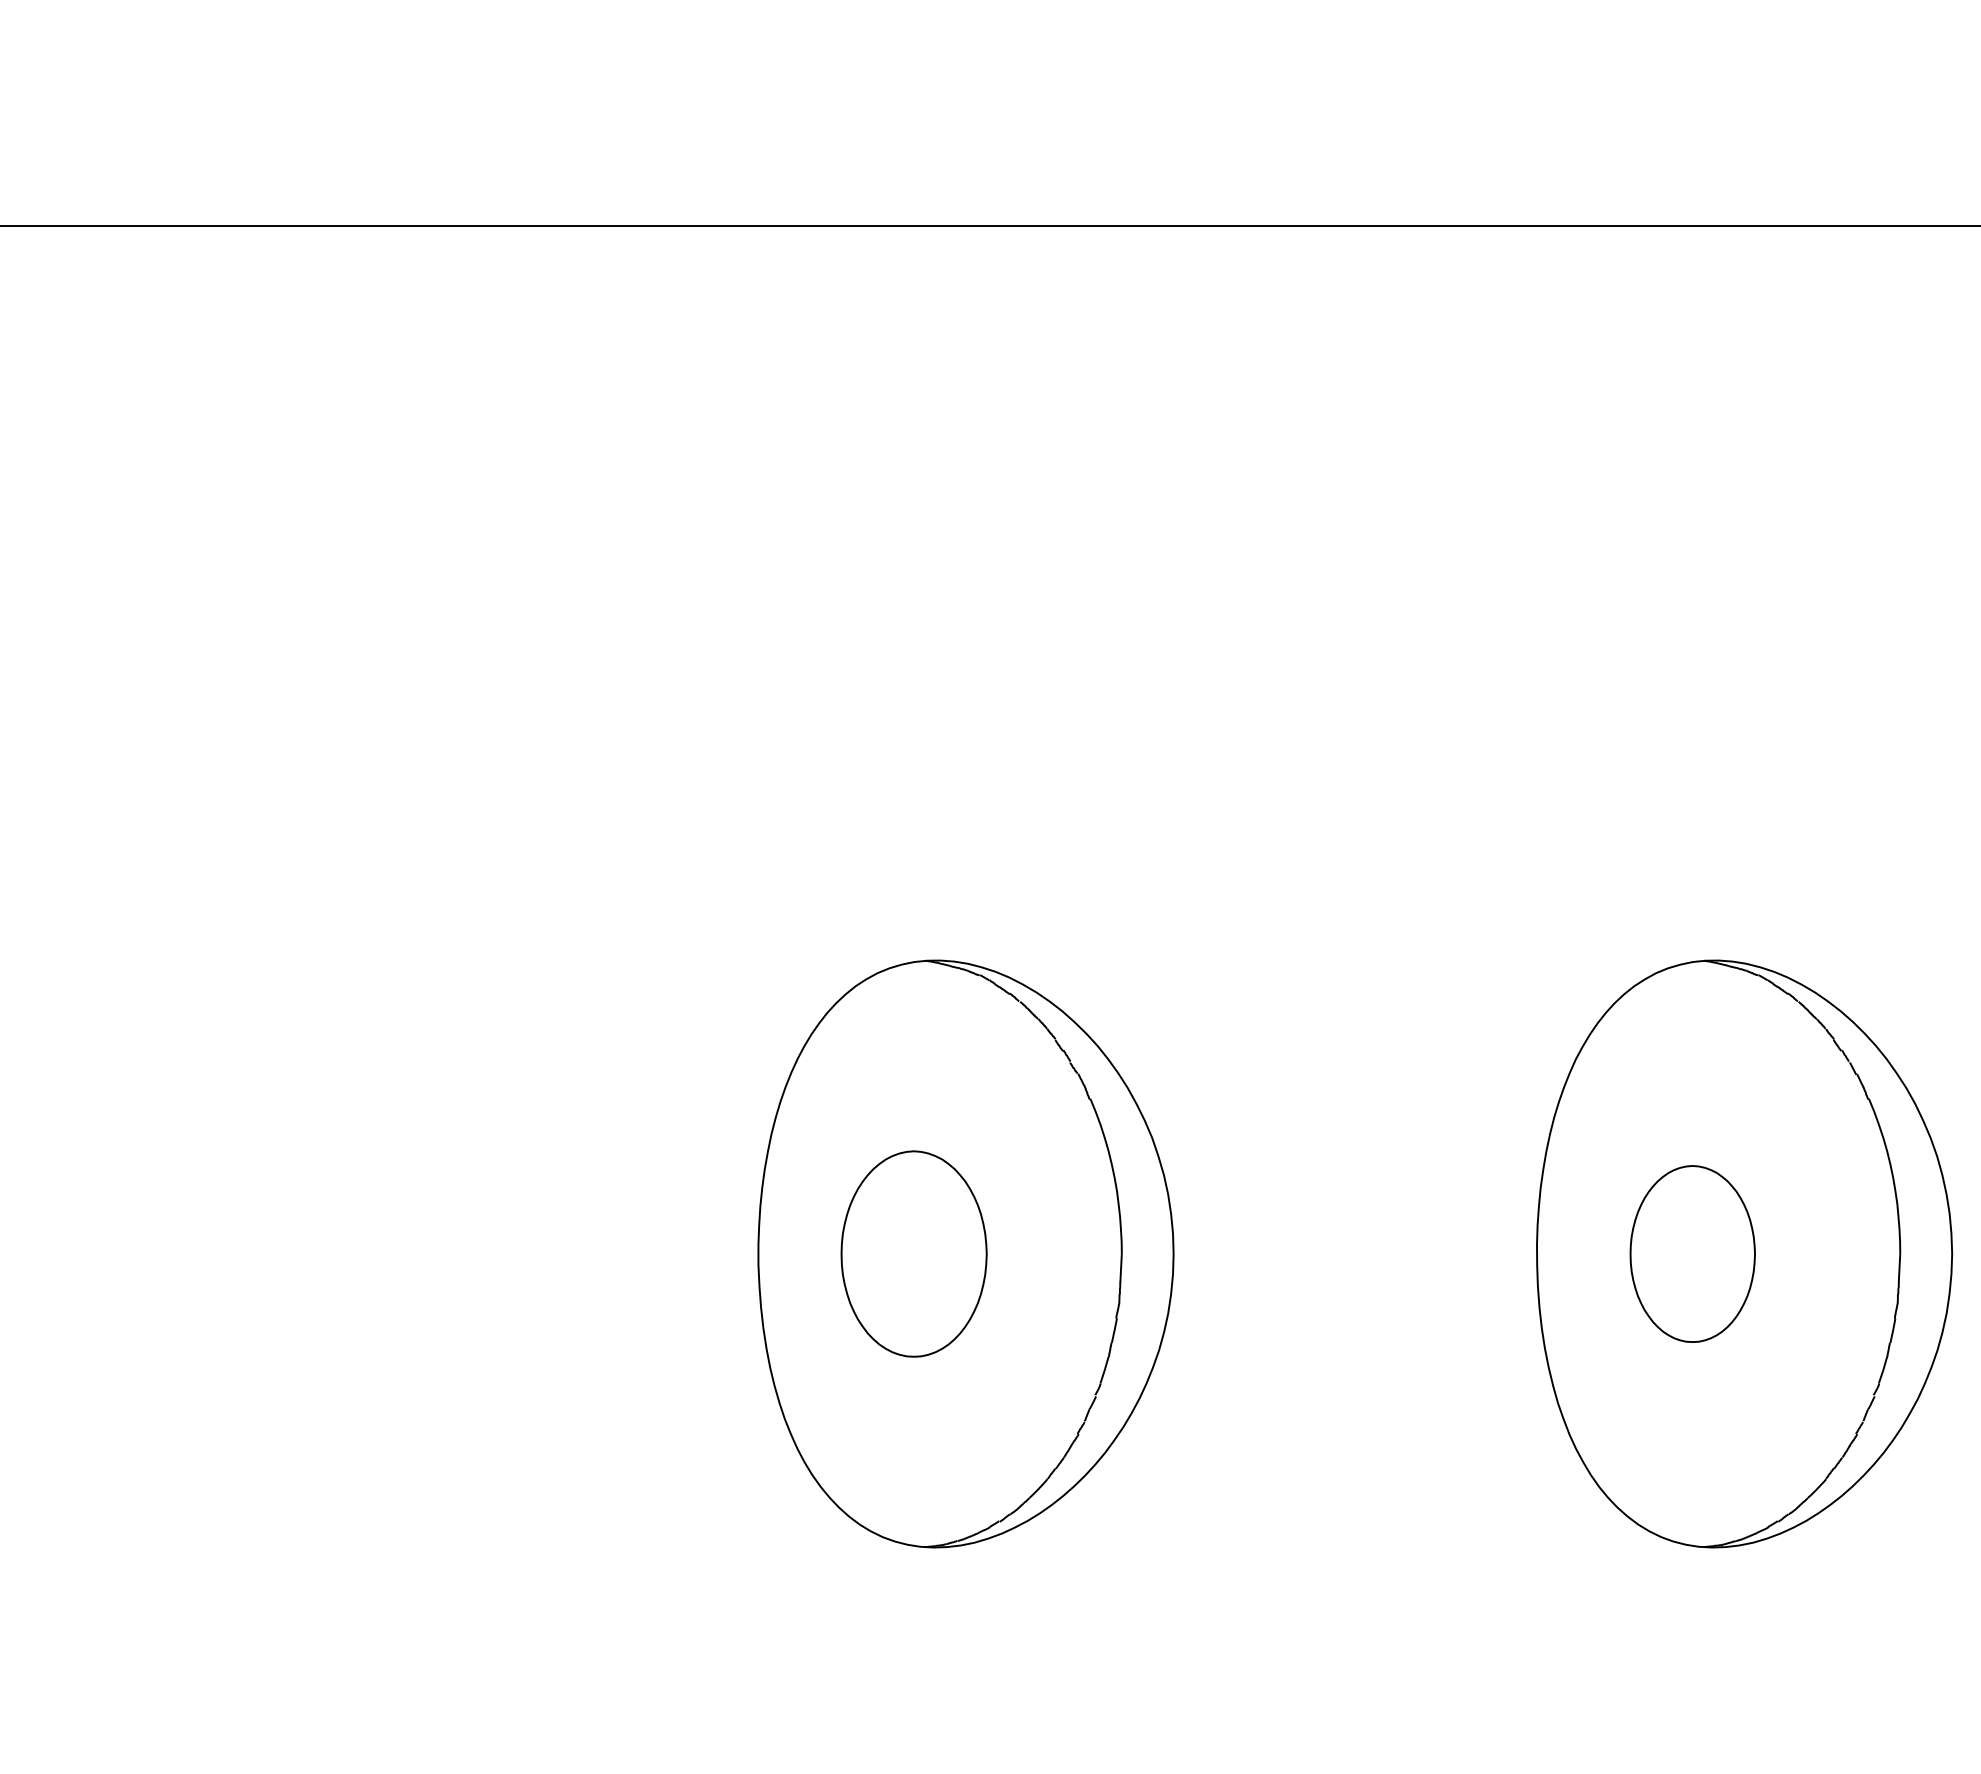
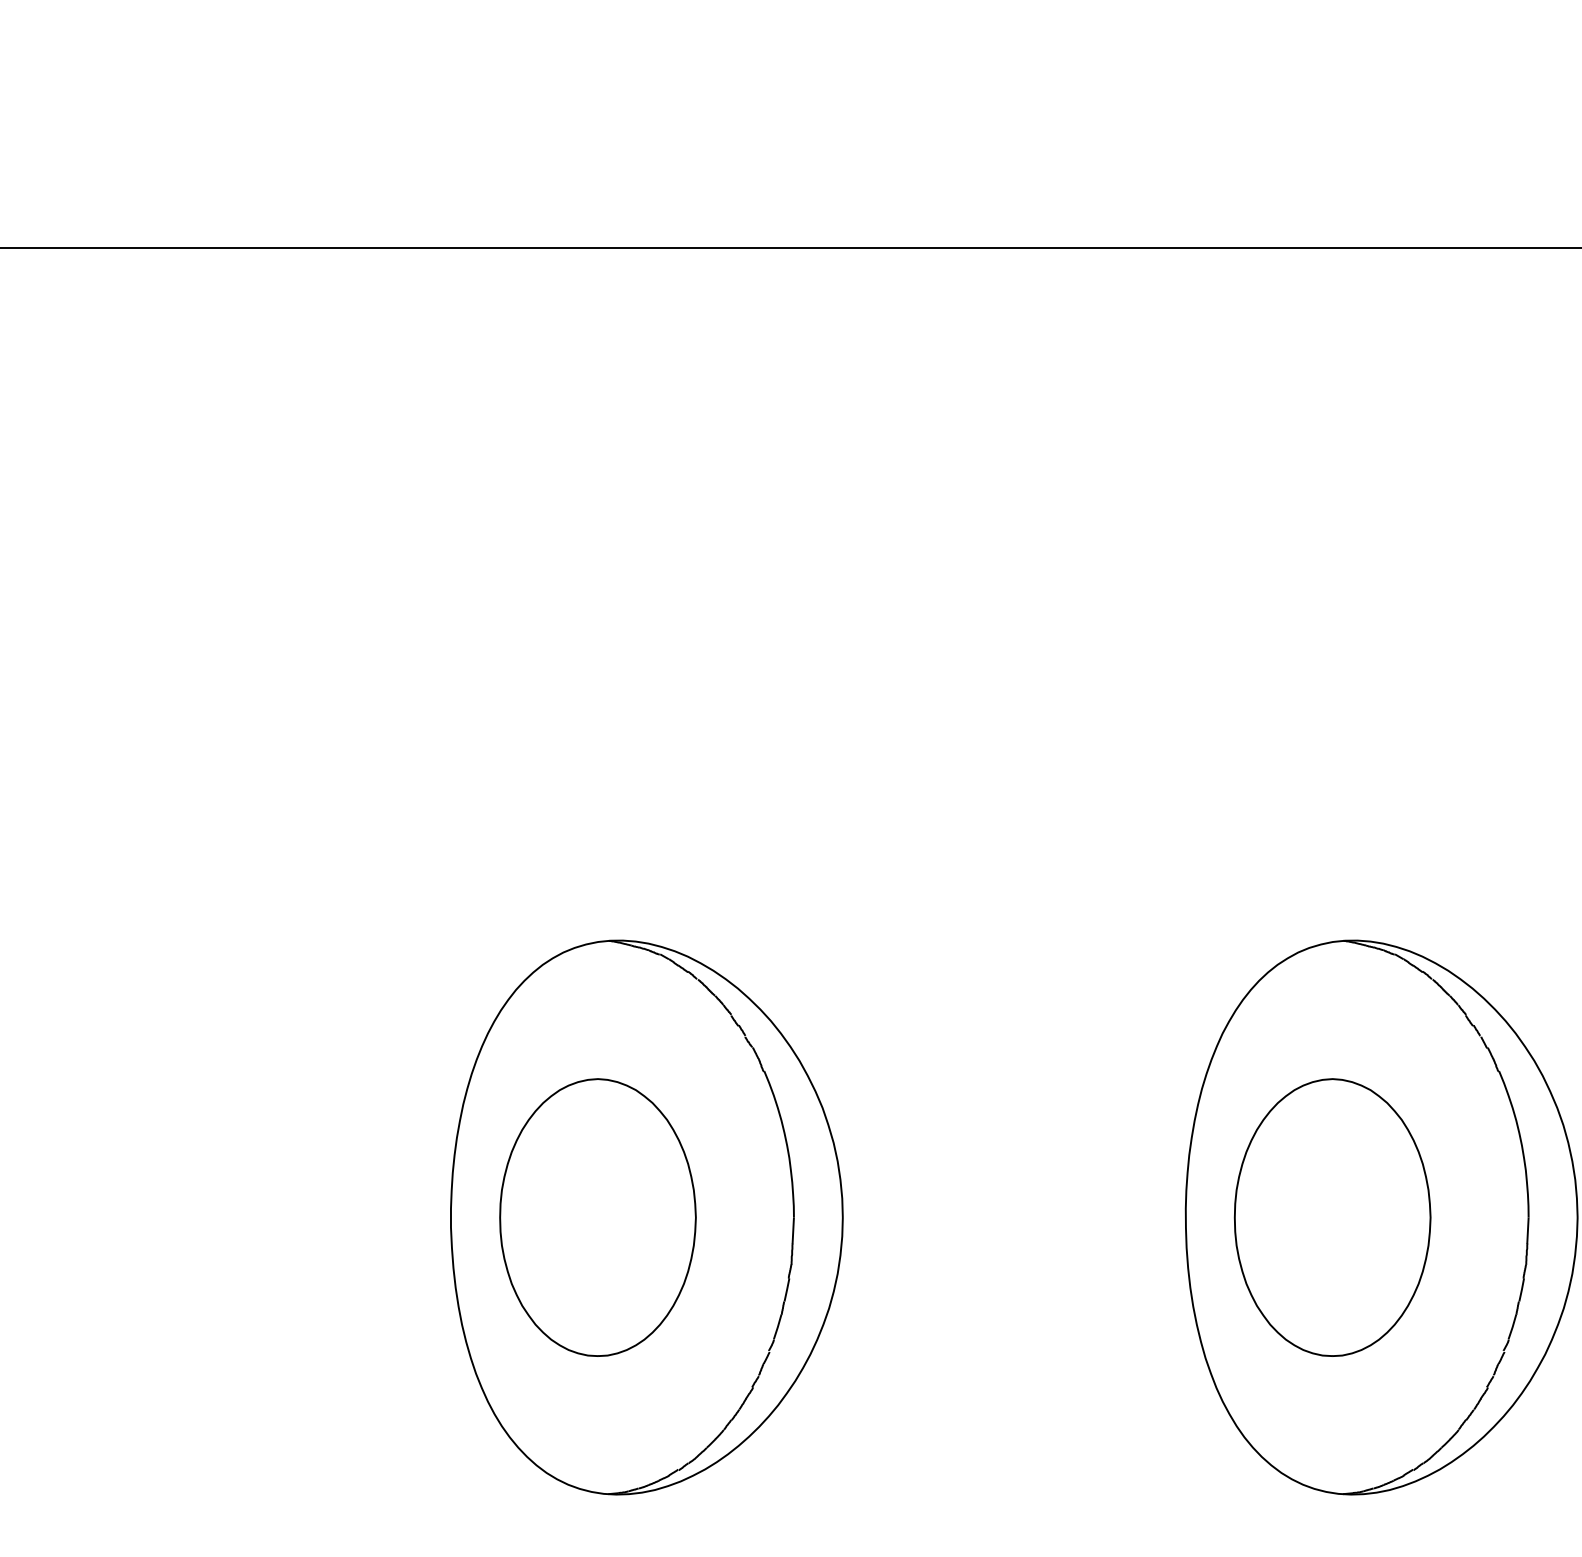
part: (913, 1253) -> (597, 1217), size x1.43
part: (1692, 1253) -> (1332, 1217), size x1.67

